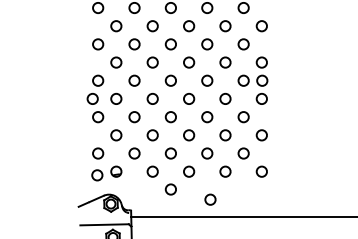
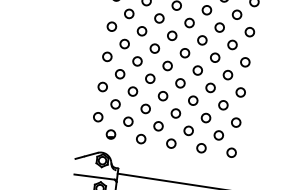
circle: (262, 80) -> (243, 77), removed
circle: (92, 98) -> (100, 70), removed
circle: (97, 175) -> (94, 135), removed
circle: (170, 189) -> (153, 156), removed
circle: (210, 199) -> (185, 169), removed

